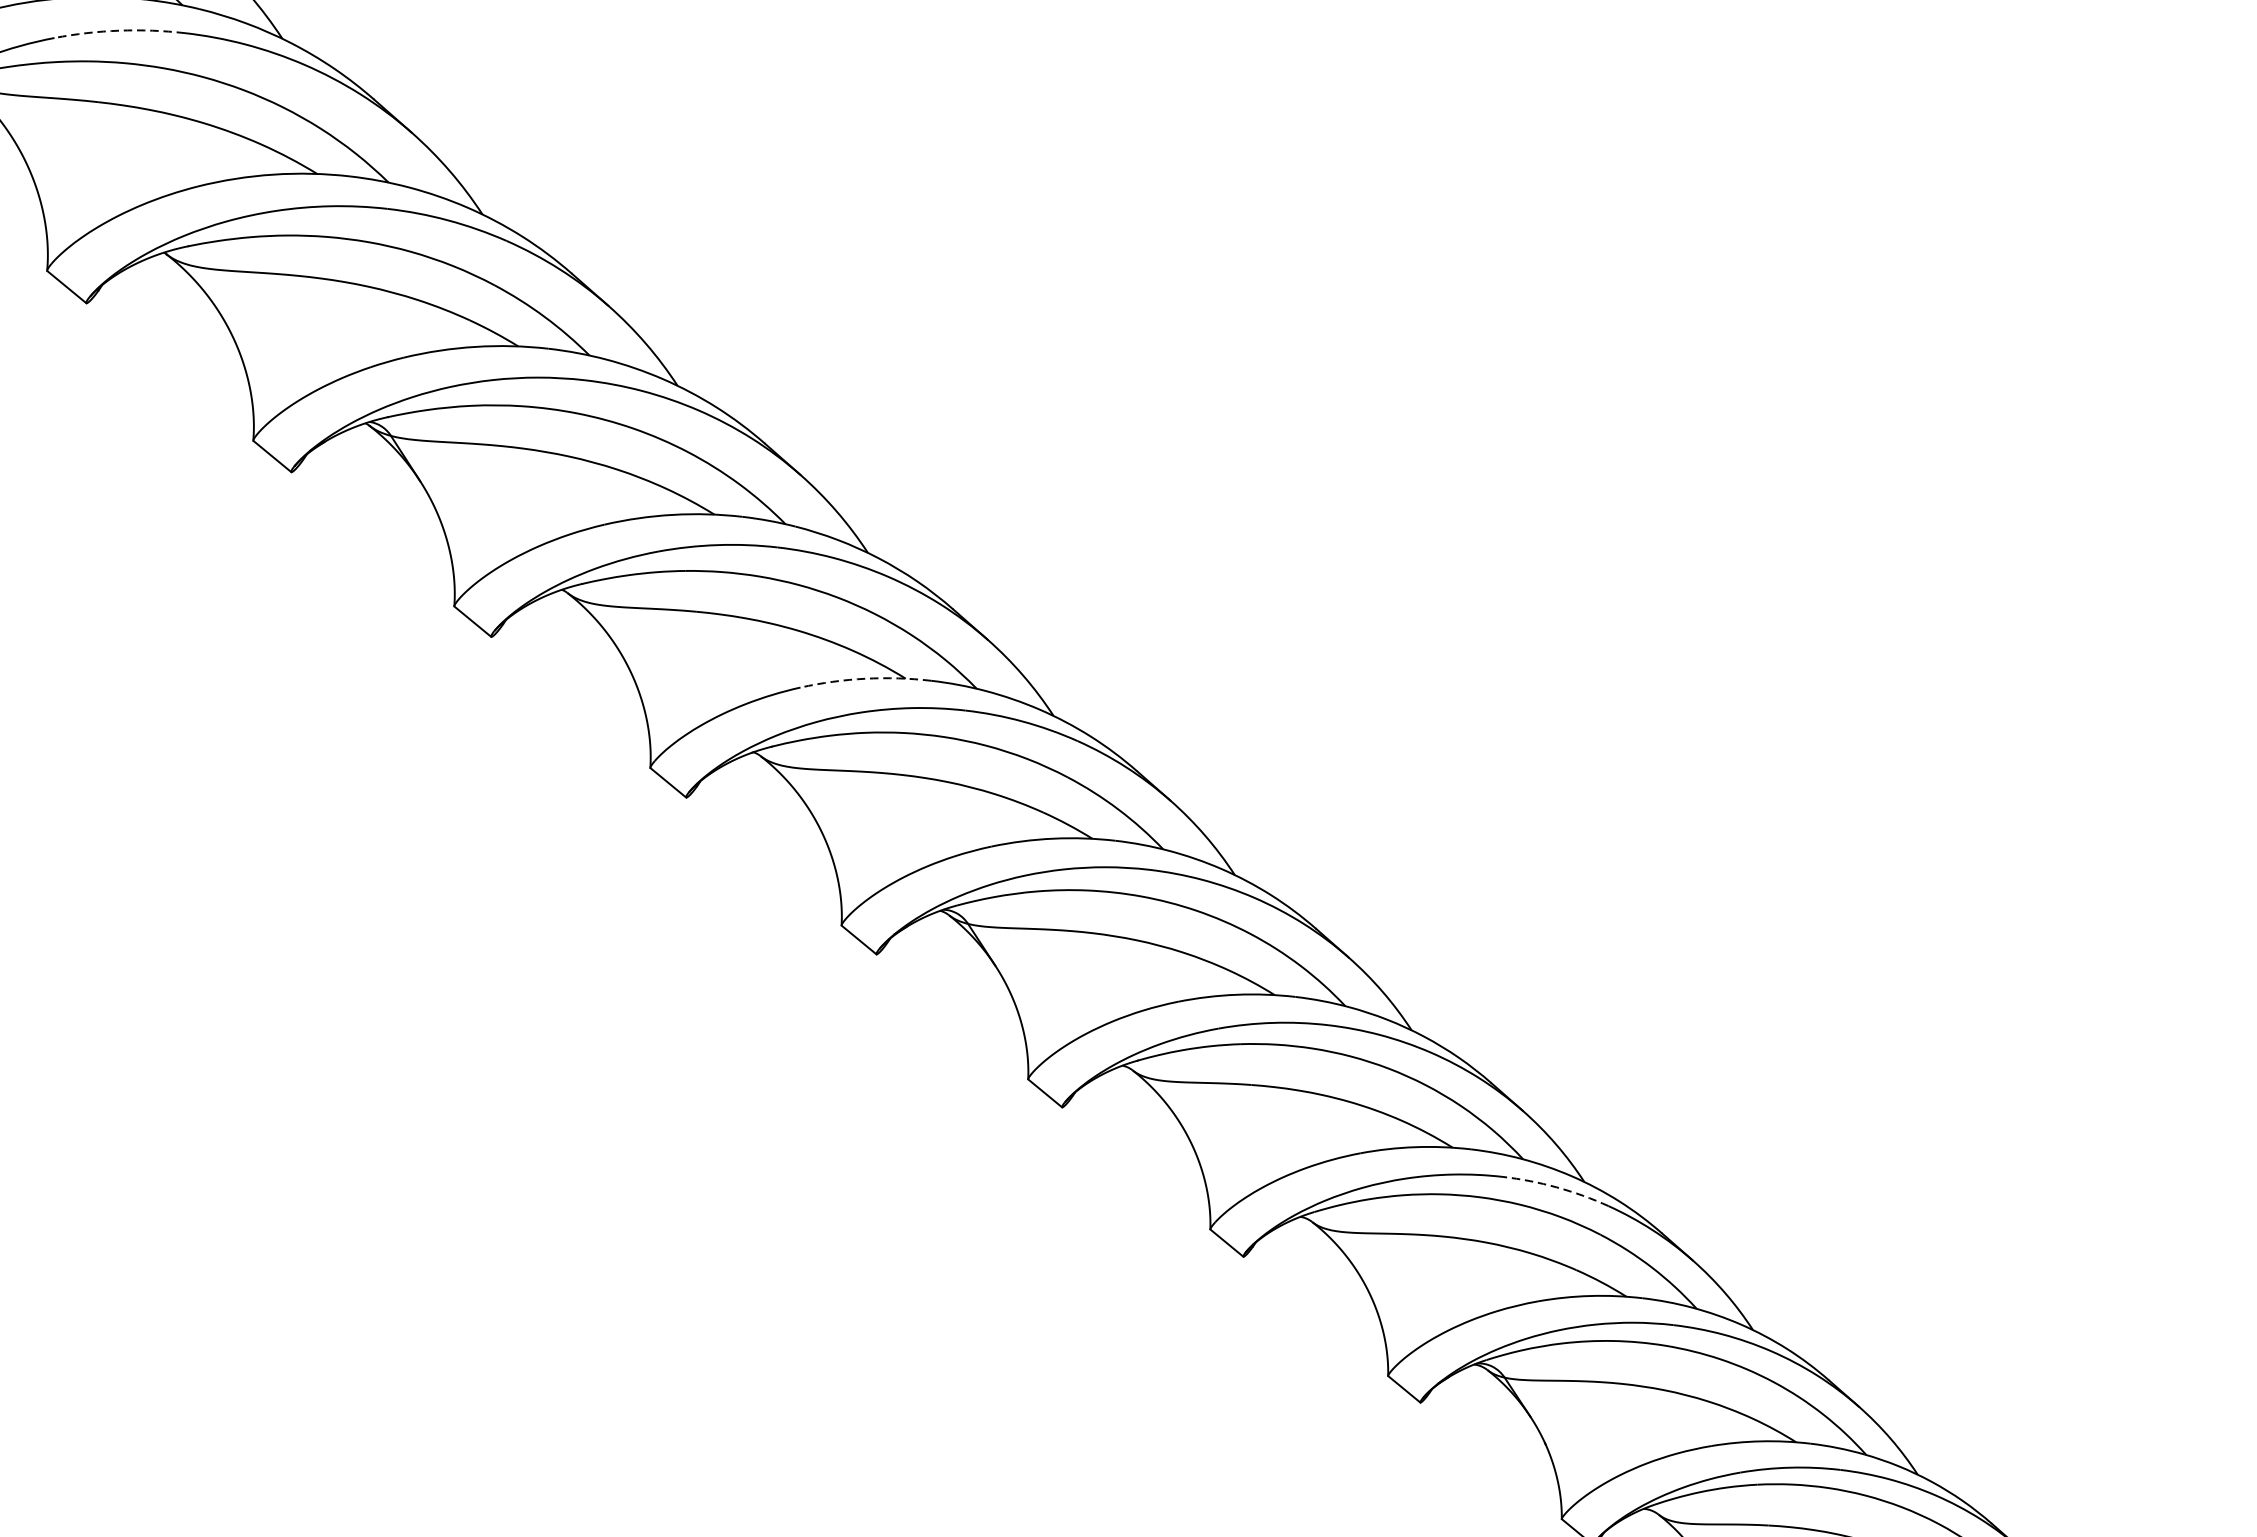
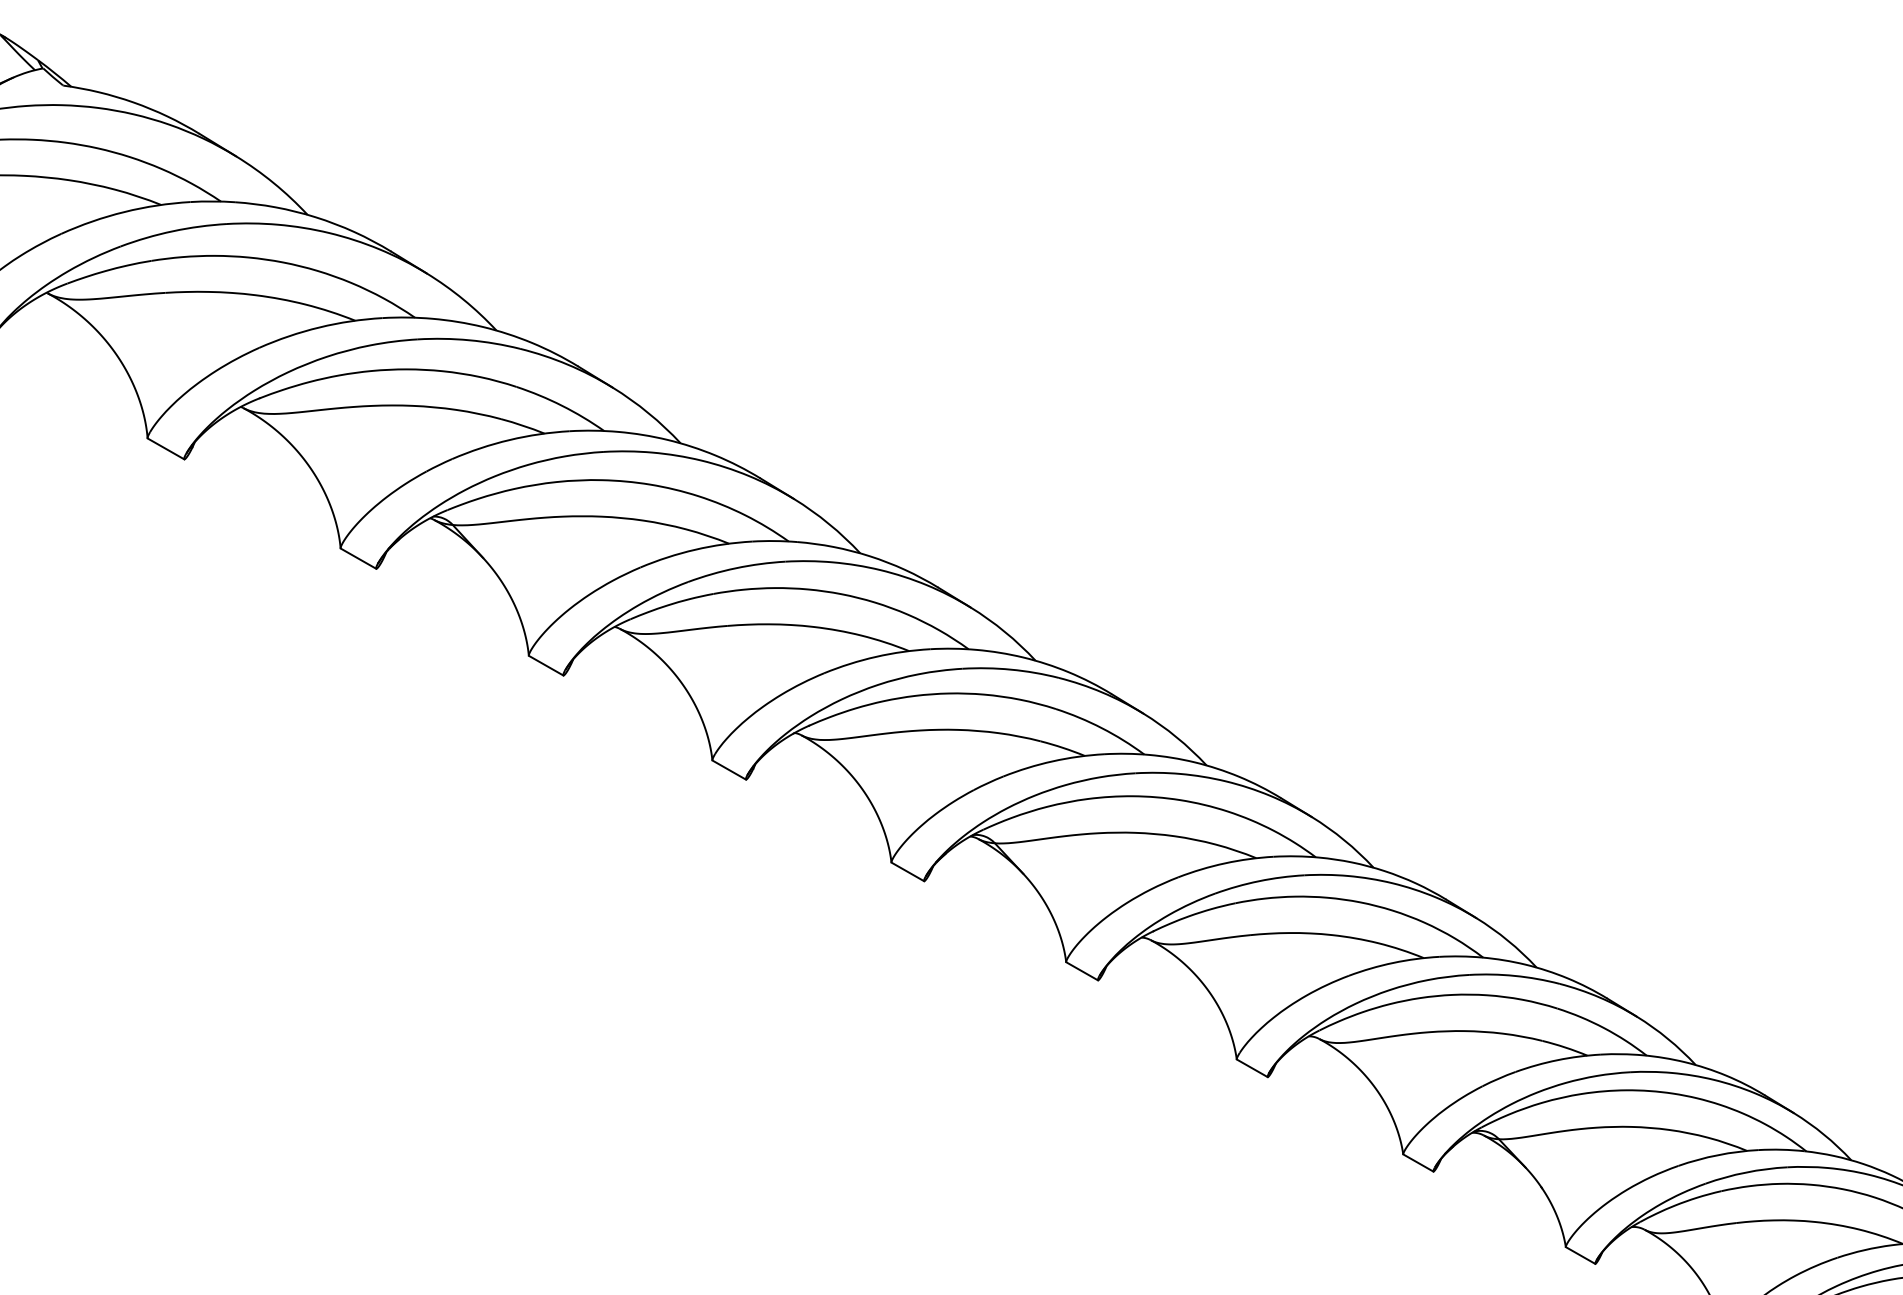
arc: (118, 30) -> (172, 231), dashed -> solid
arc: (866, 678) -> (876, 656), dashed -> solid
arc: (1556, 1186) -> (1514, 975), dashed -> solid

